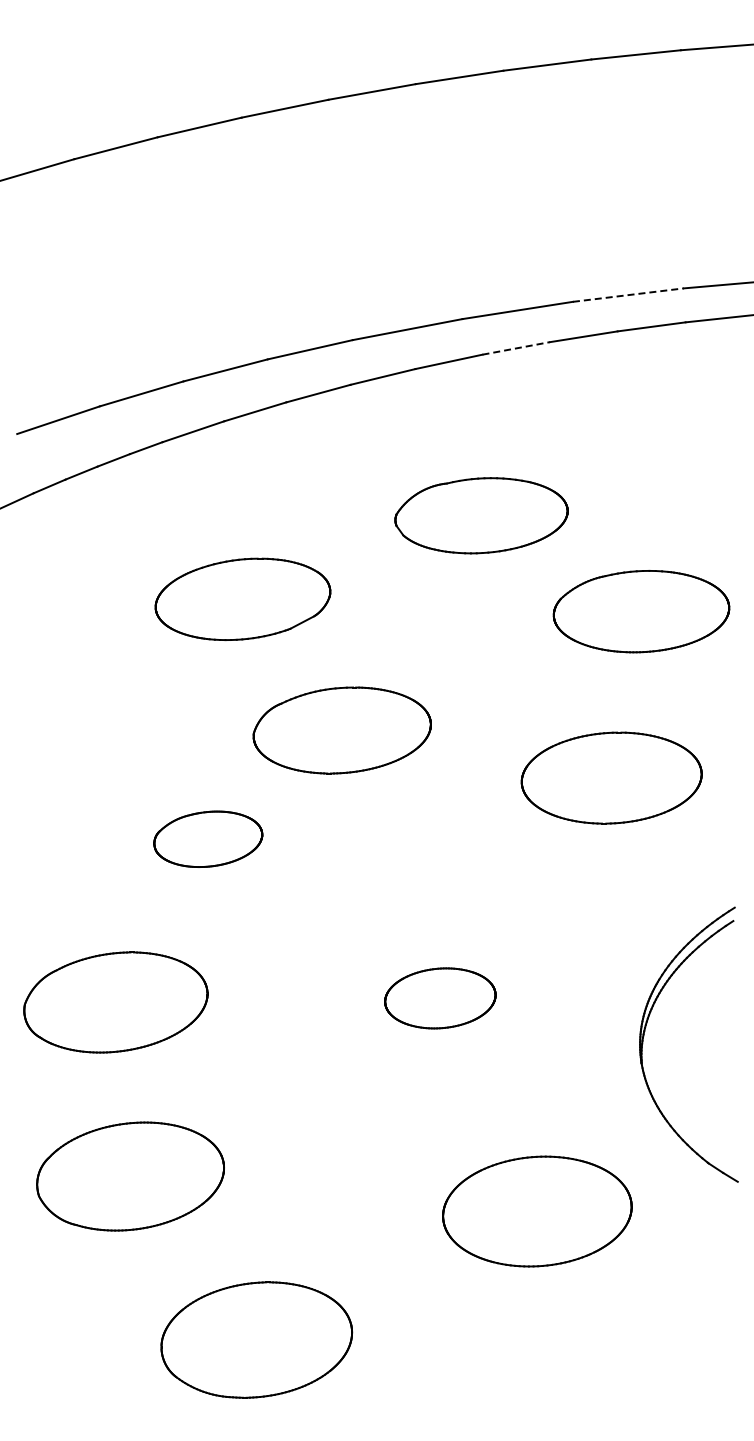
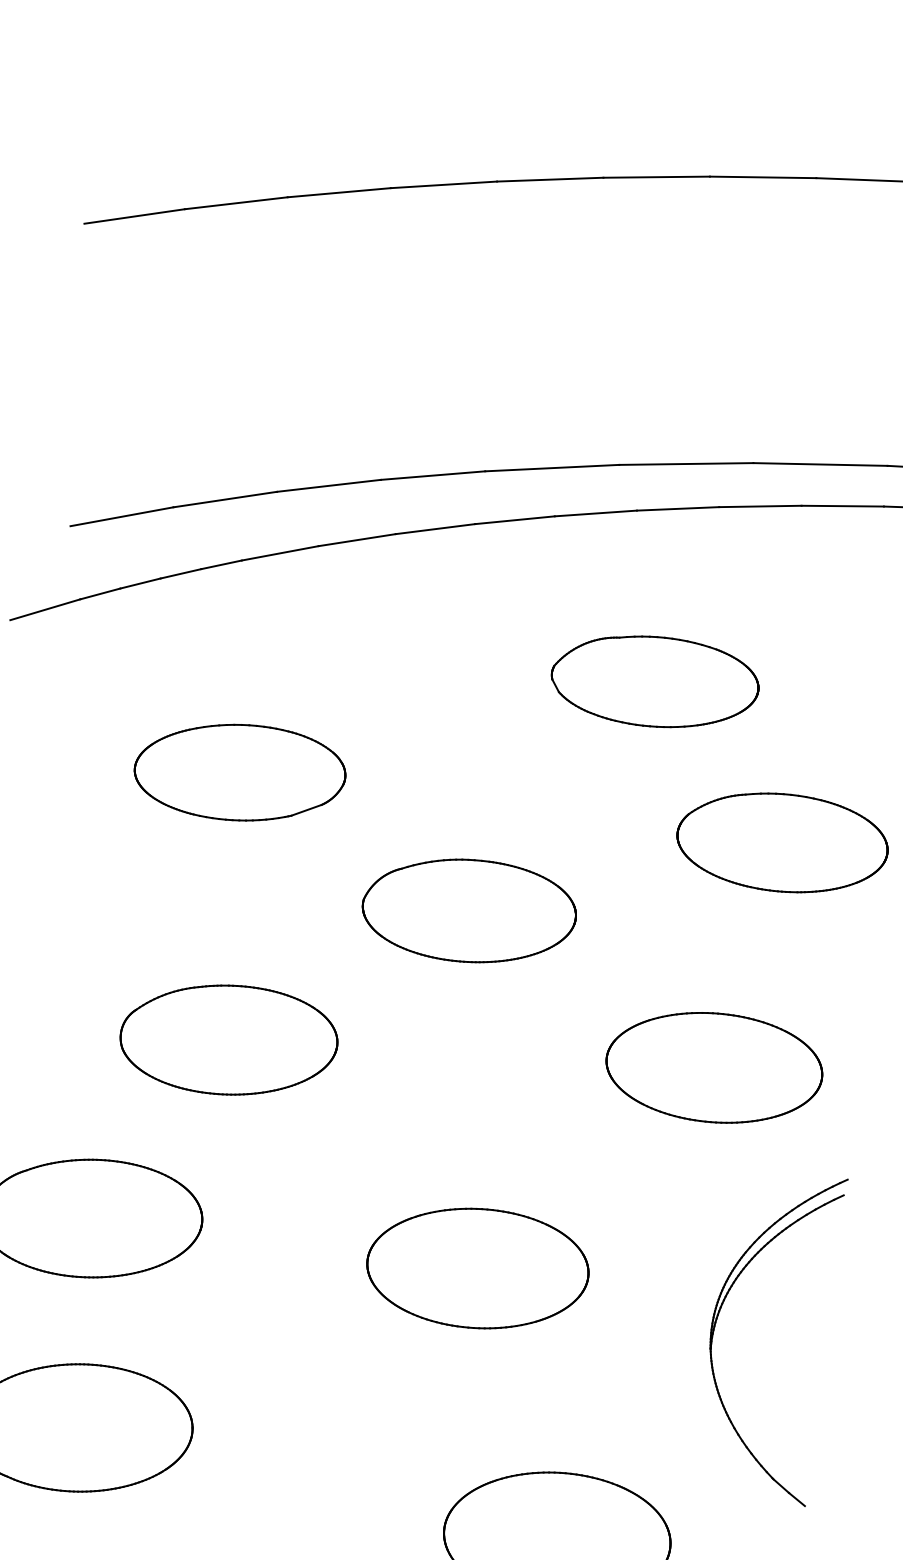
line: (628, 295) -> (820, 464), dashed -> solid
line: (516, 348) -> (678, 509), dashed -> solid
part: (481, 515) -> (655, 681), moved
part: (242, 598) -> (239, 771), moved
part: (341, 730) -> (468, 910), moved
part: (611, 777) -> (714, 1067), moved
part: (208, 839) -> (229, 1040), size x1.67
part: (440, 998) -> (478, 1268), size x1.67
part: (644, 1036) -> (718, 1317), moved

